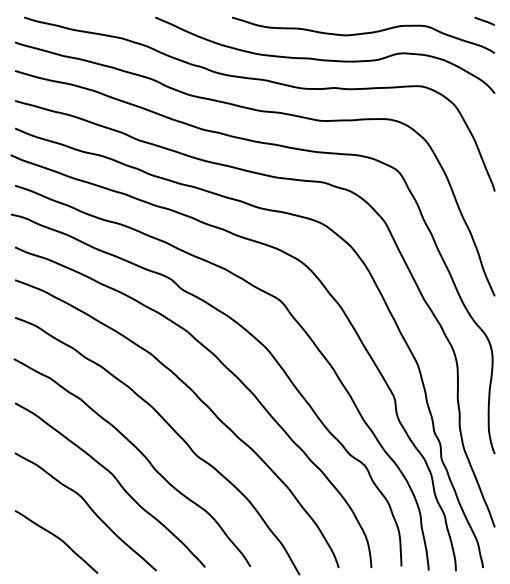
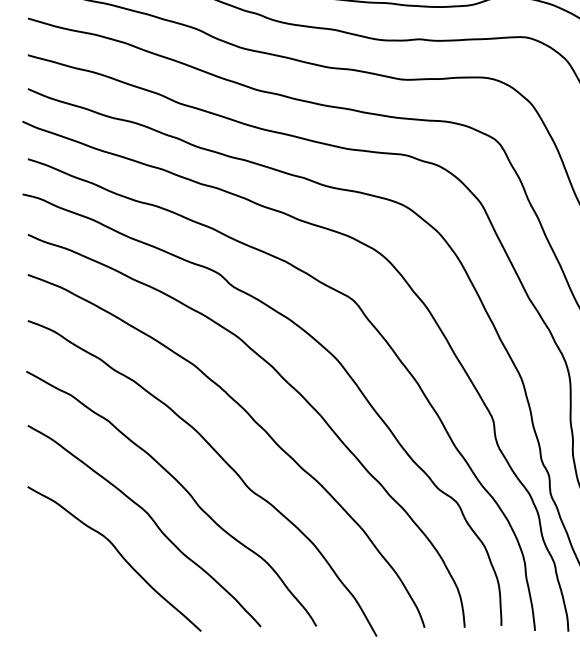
curve: (58, 539) -> (81, 592), removed

